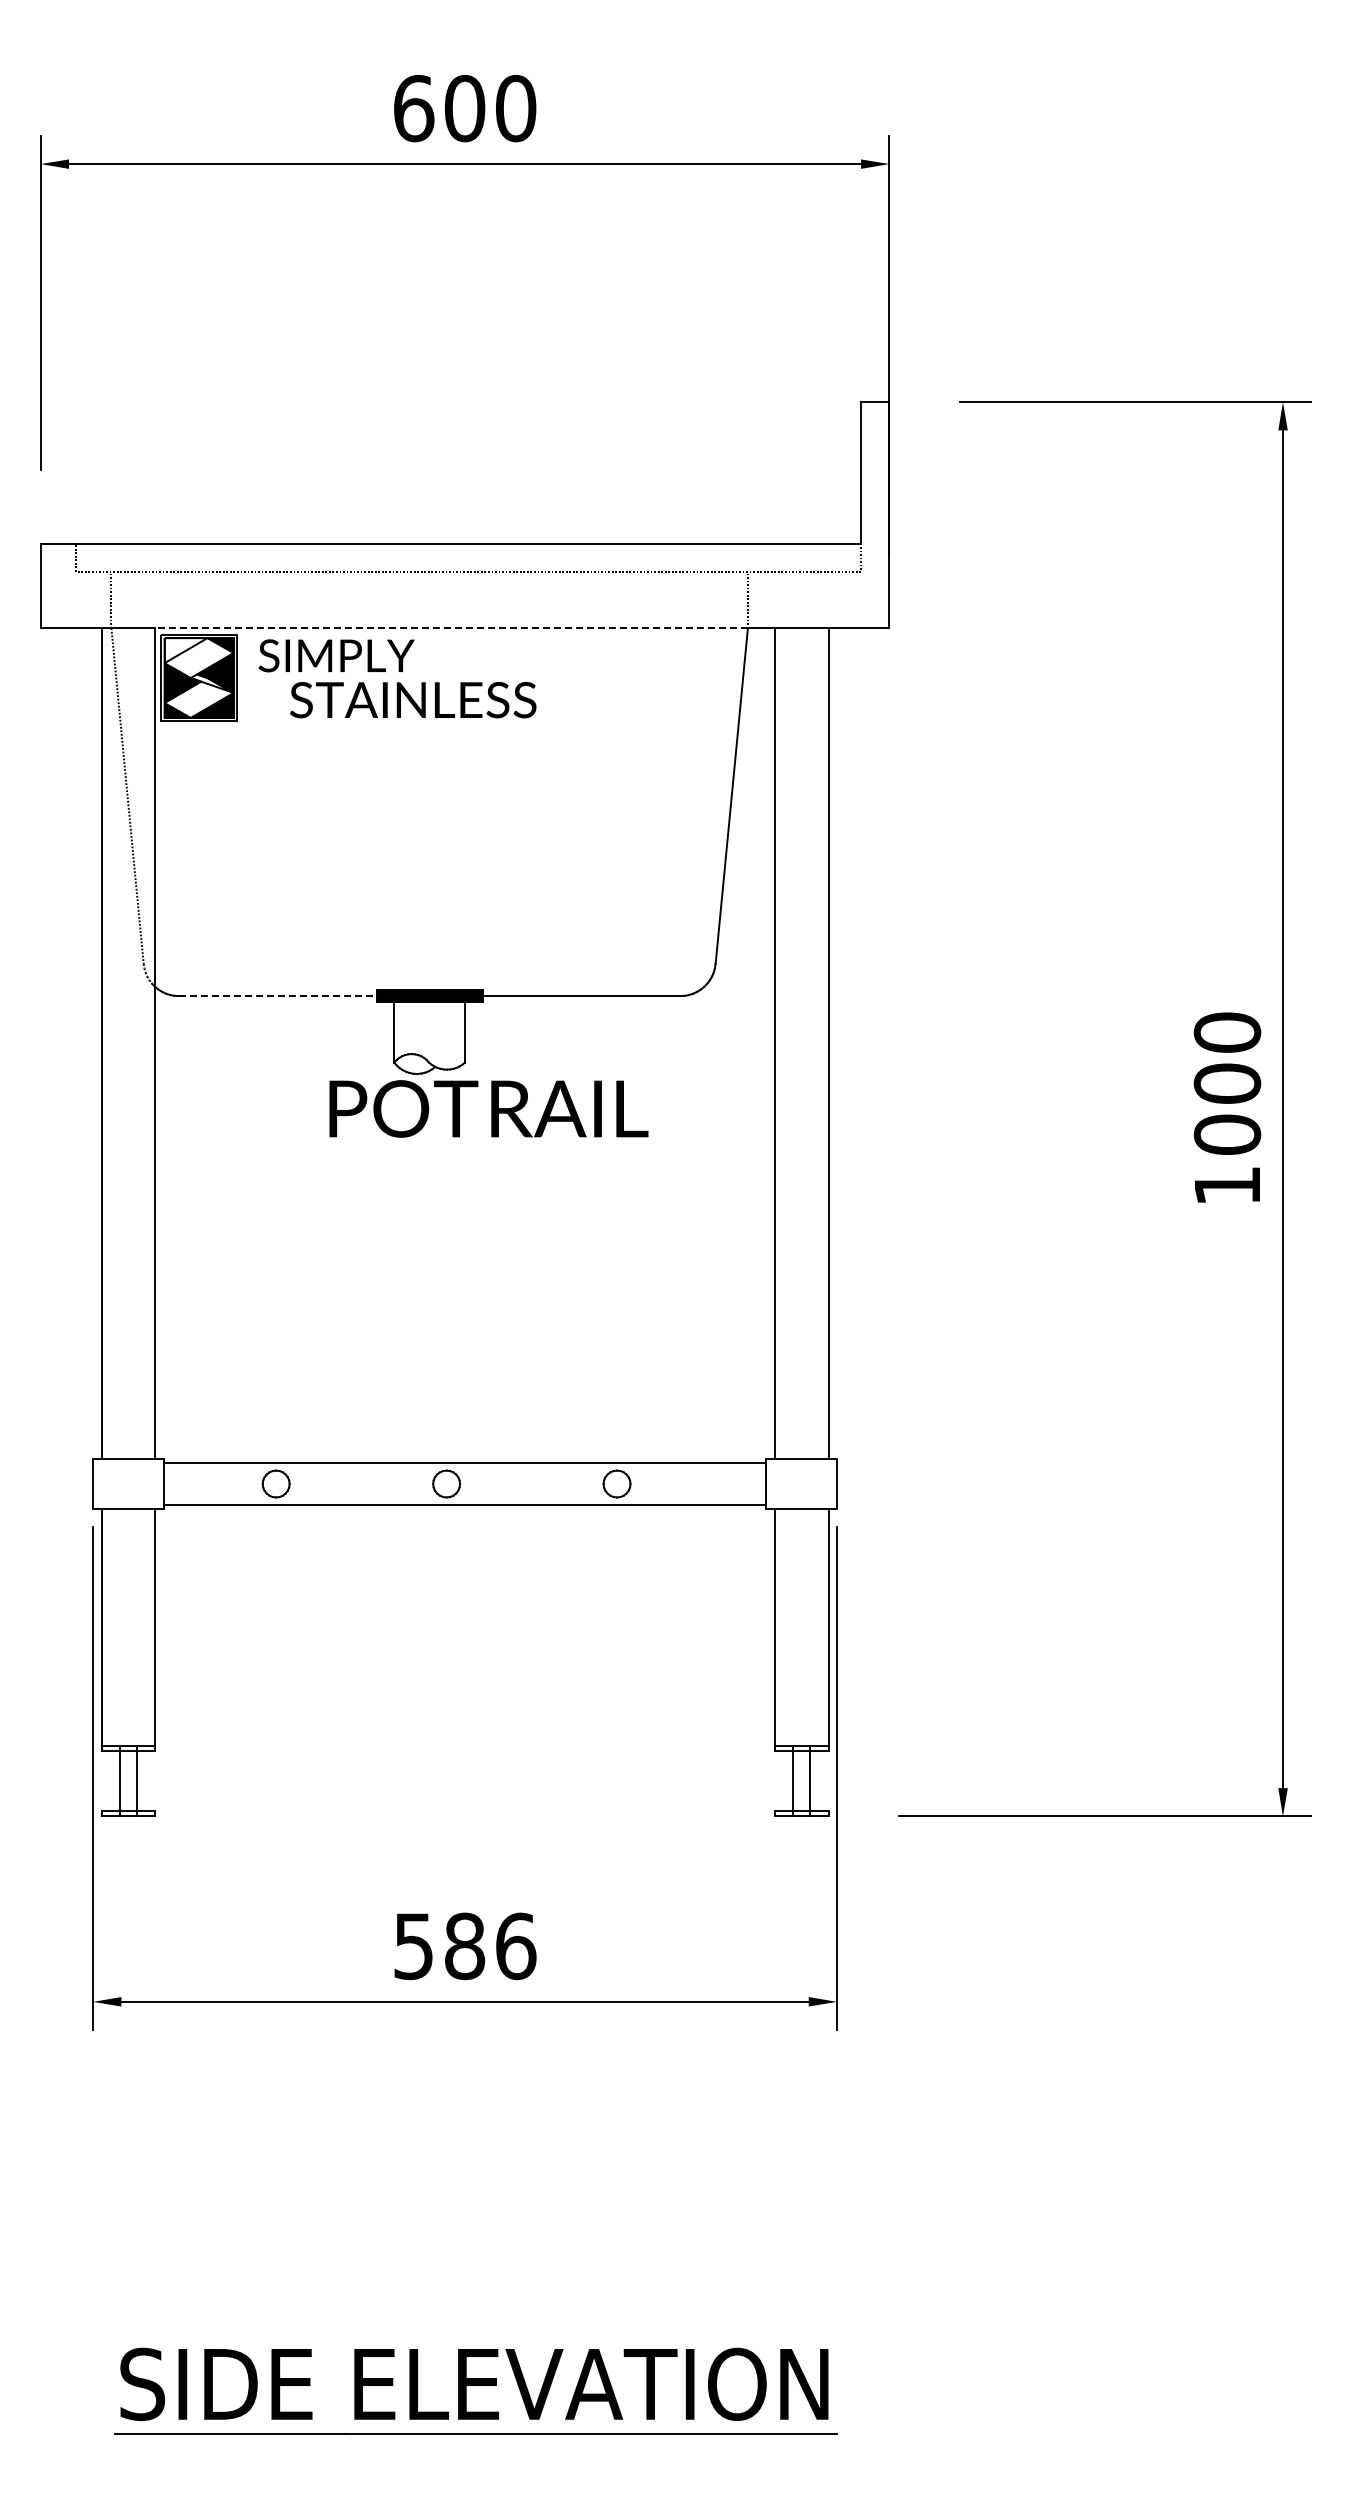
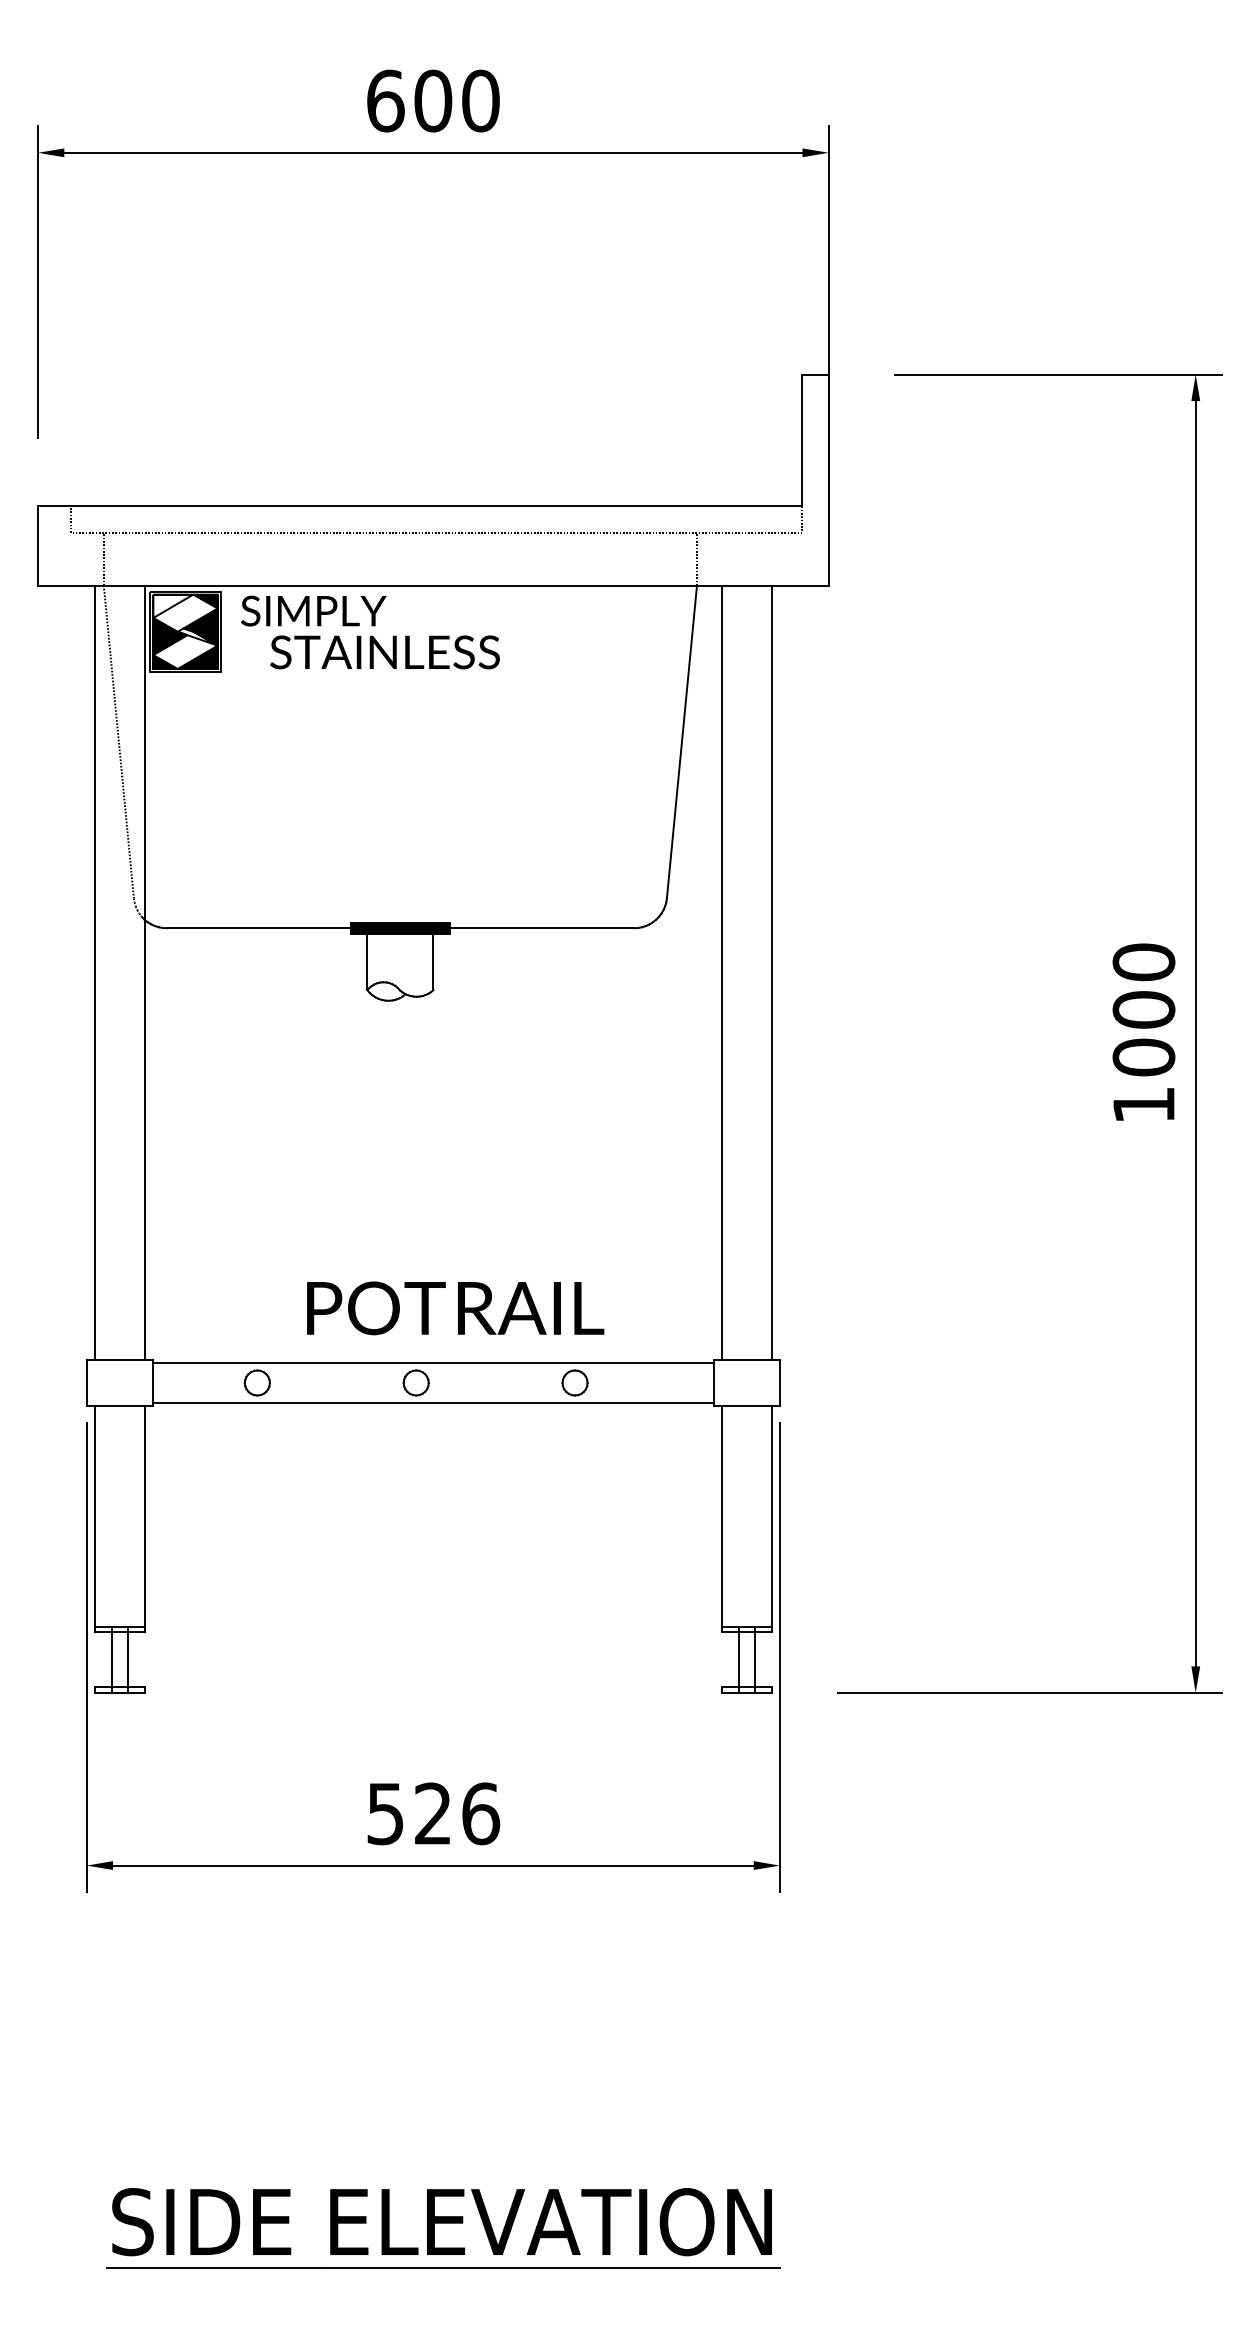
line: (451, 628) -> (420, 585), dashed -> solid
line: (277, 996) -> (258, 928), dashed -> solid
text: (488, 1108) -> (455, 1307), moved
text: (465, 1946) -> (433, 1814), 586 -> 526

